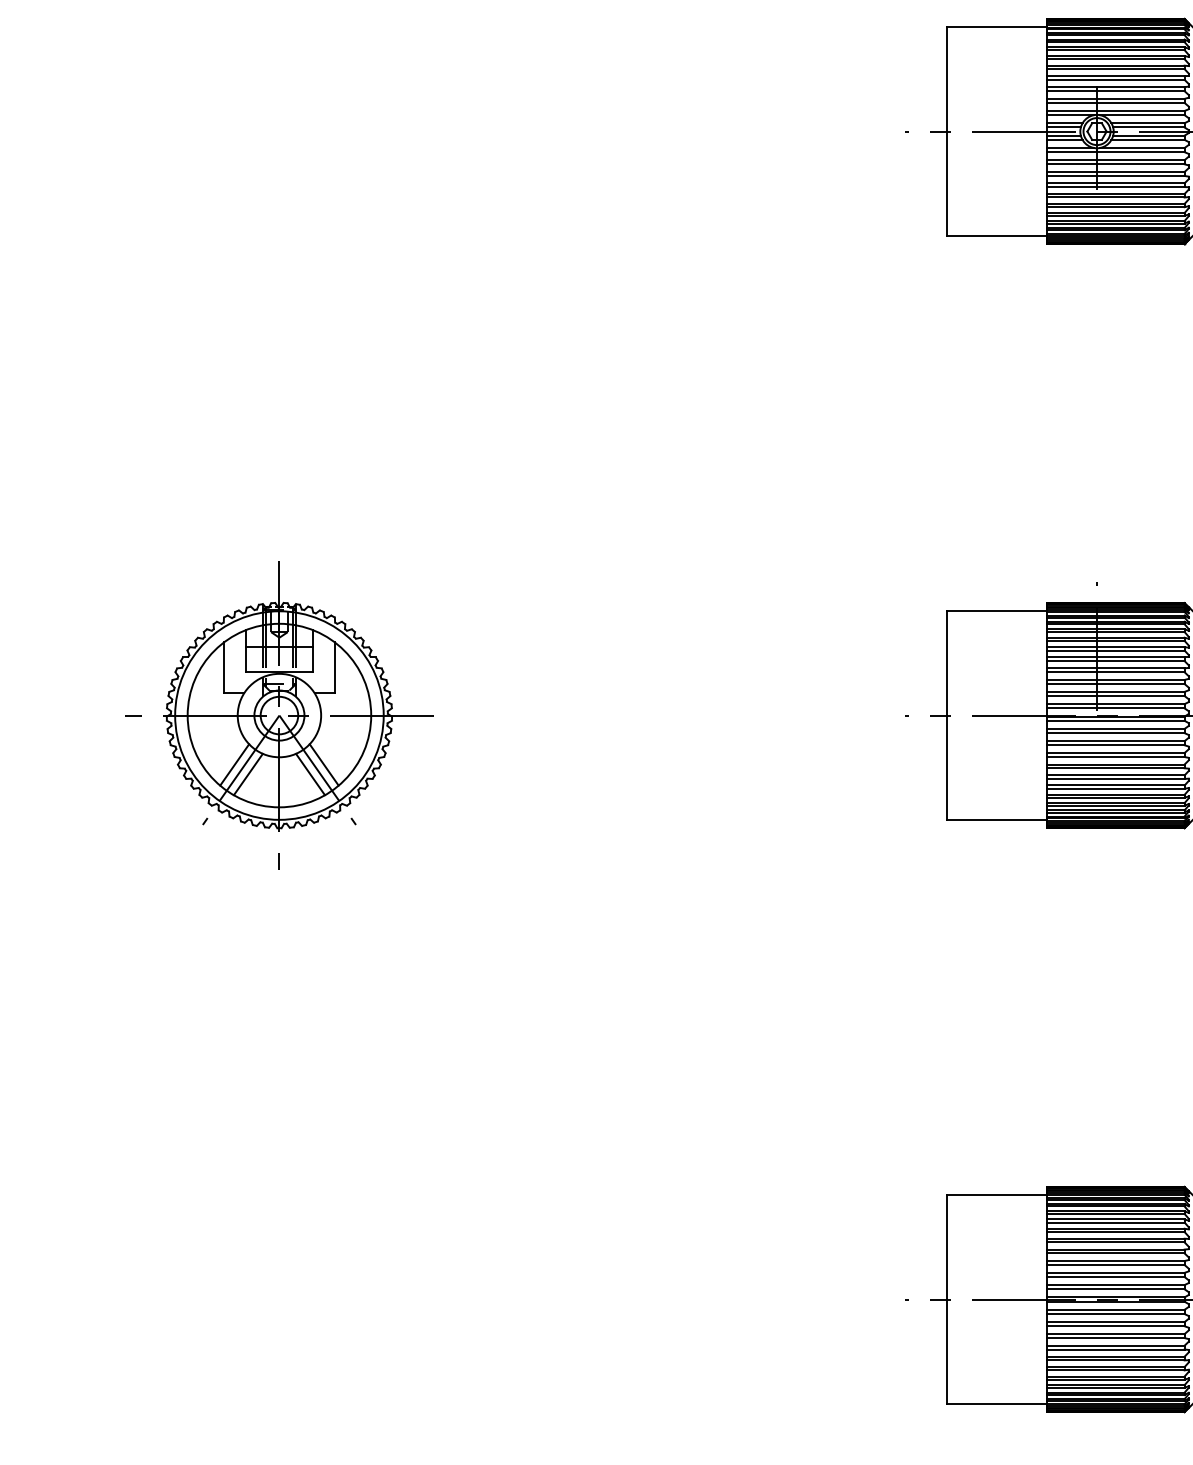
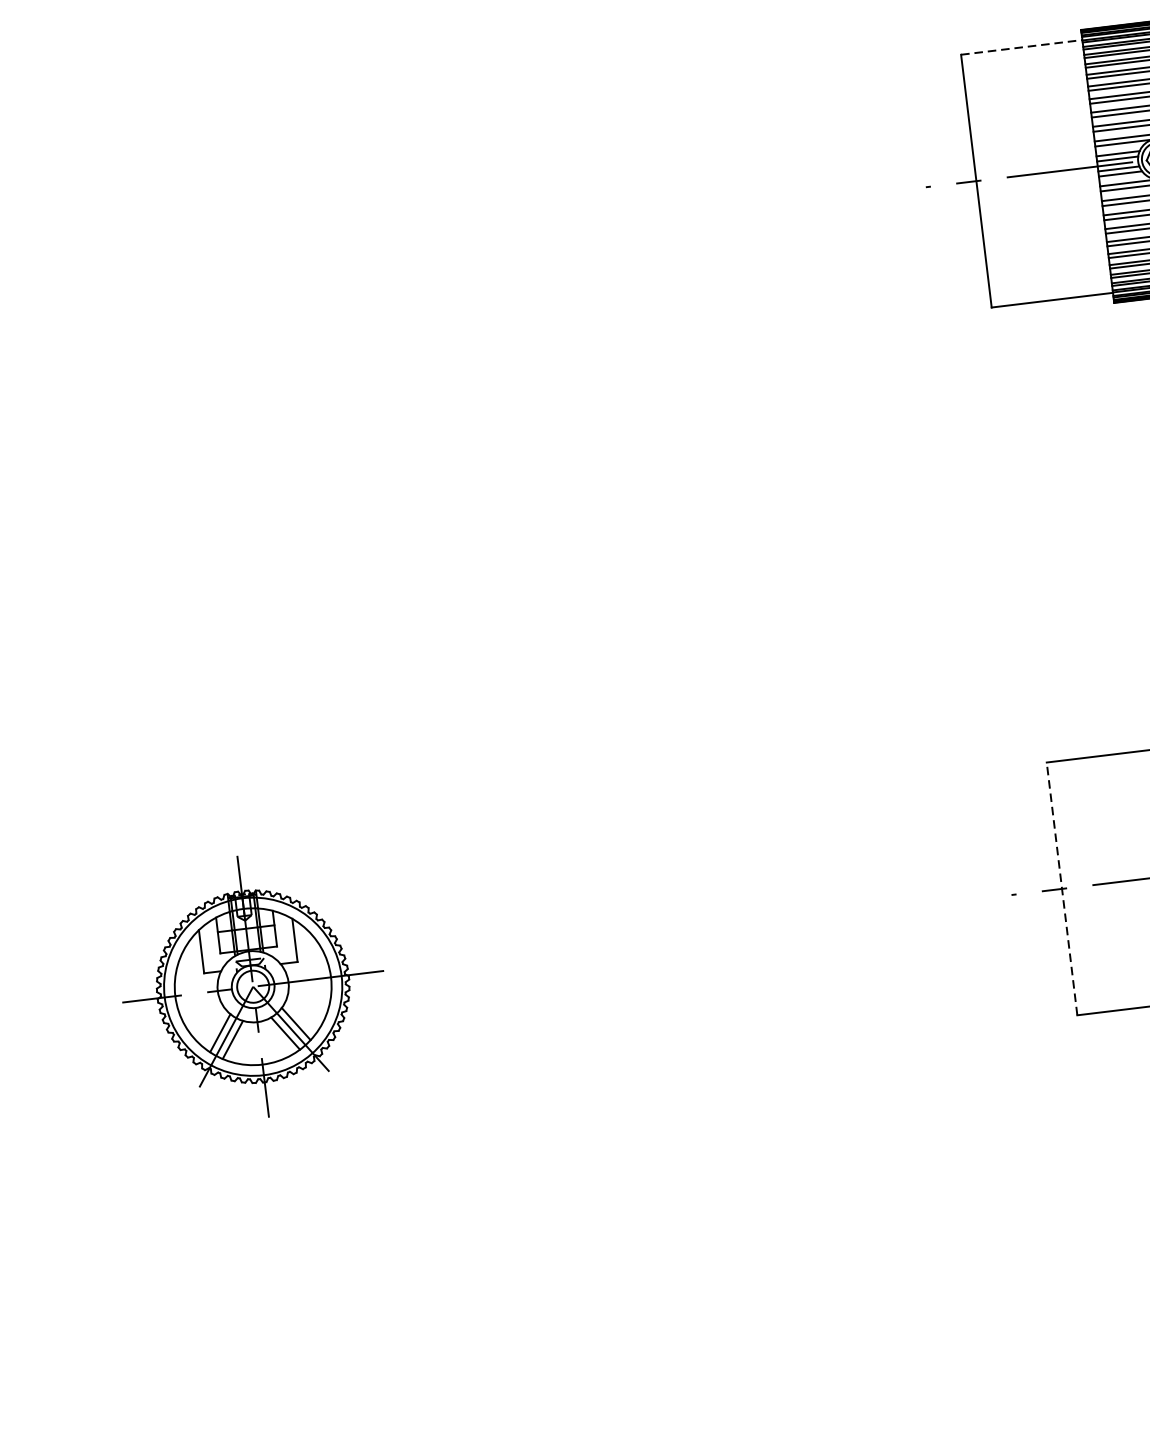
line: (997, 27) -> (1022, 47), solid -> dashed
part: (279, 715) -> (253, 986), size x0.7
line: (946, 715) -> (1061, 888), solid -> dashed

